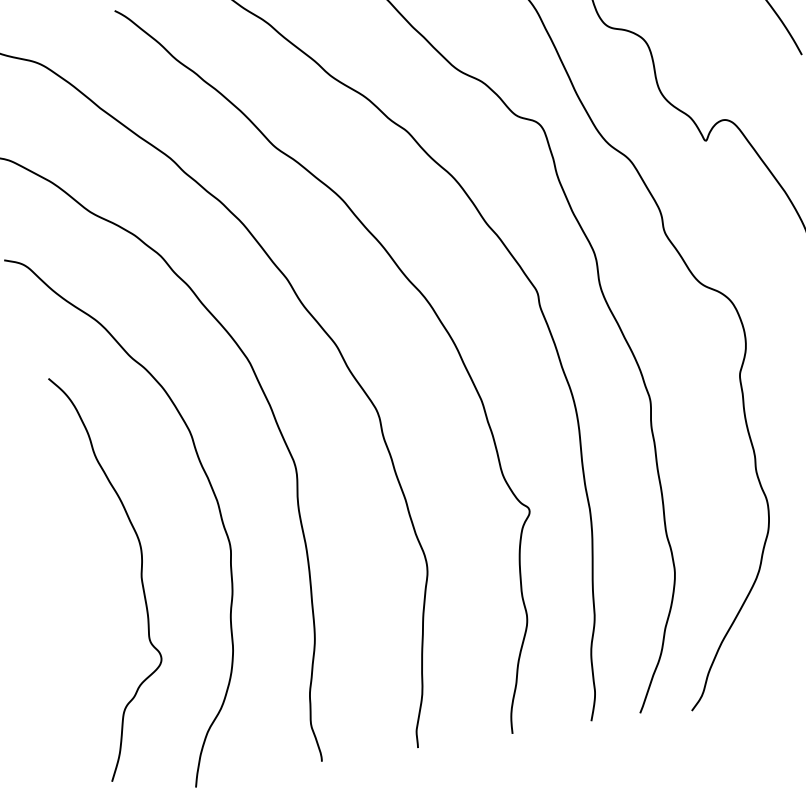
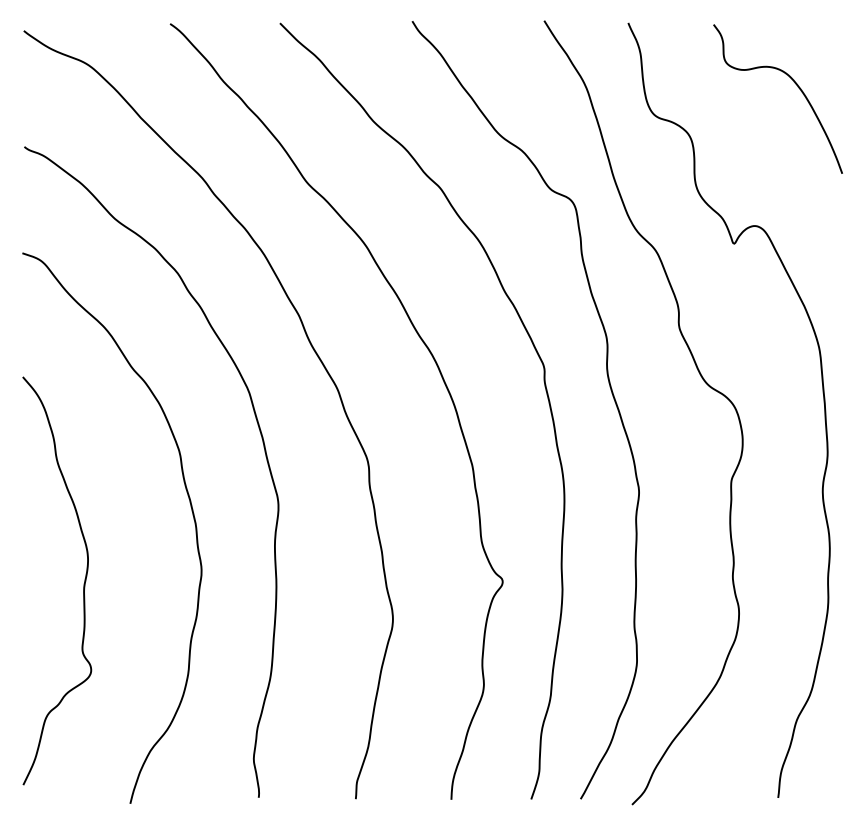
curve: (140, 573) -> (83, 583), moved

